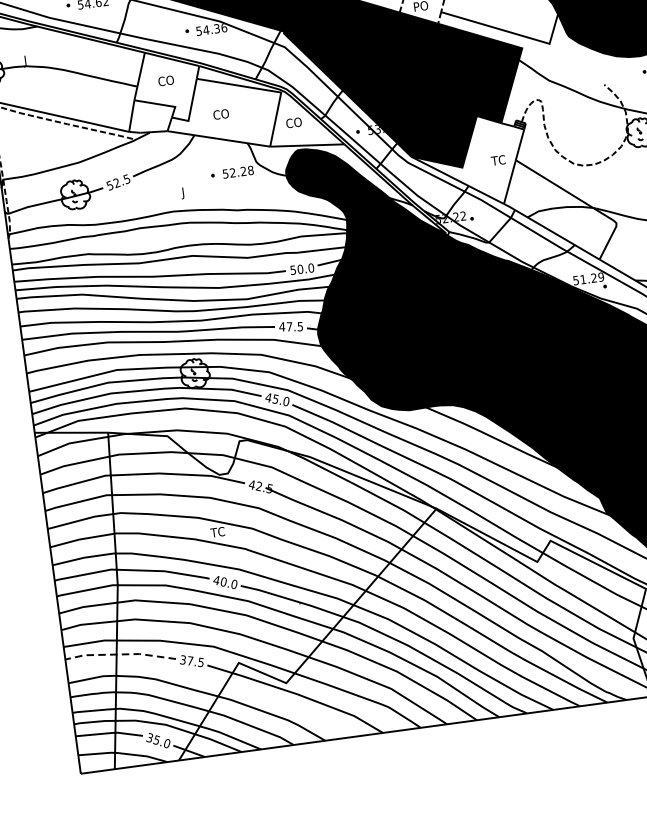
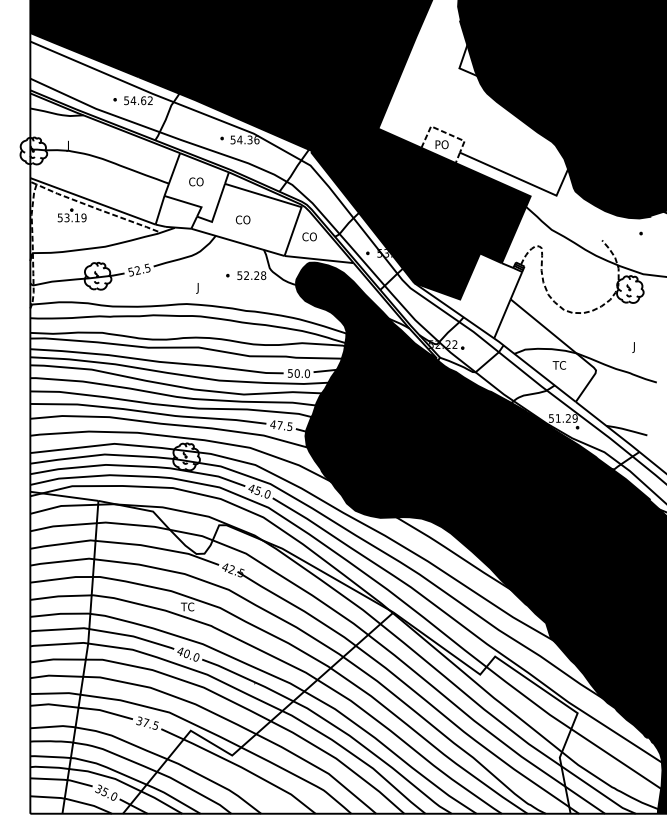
part: (38, 134) -> (71, 215), added
text: (497, 160) -> (558, 365), moved
line: (120, 654) -> (82, 708), dashed -> solid

